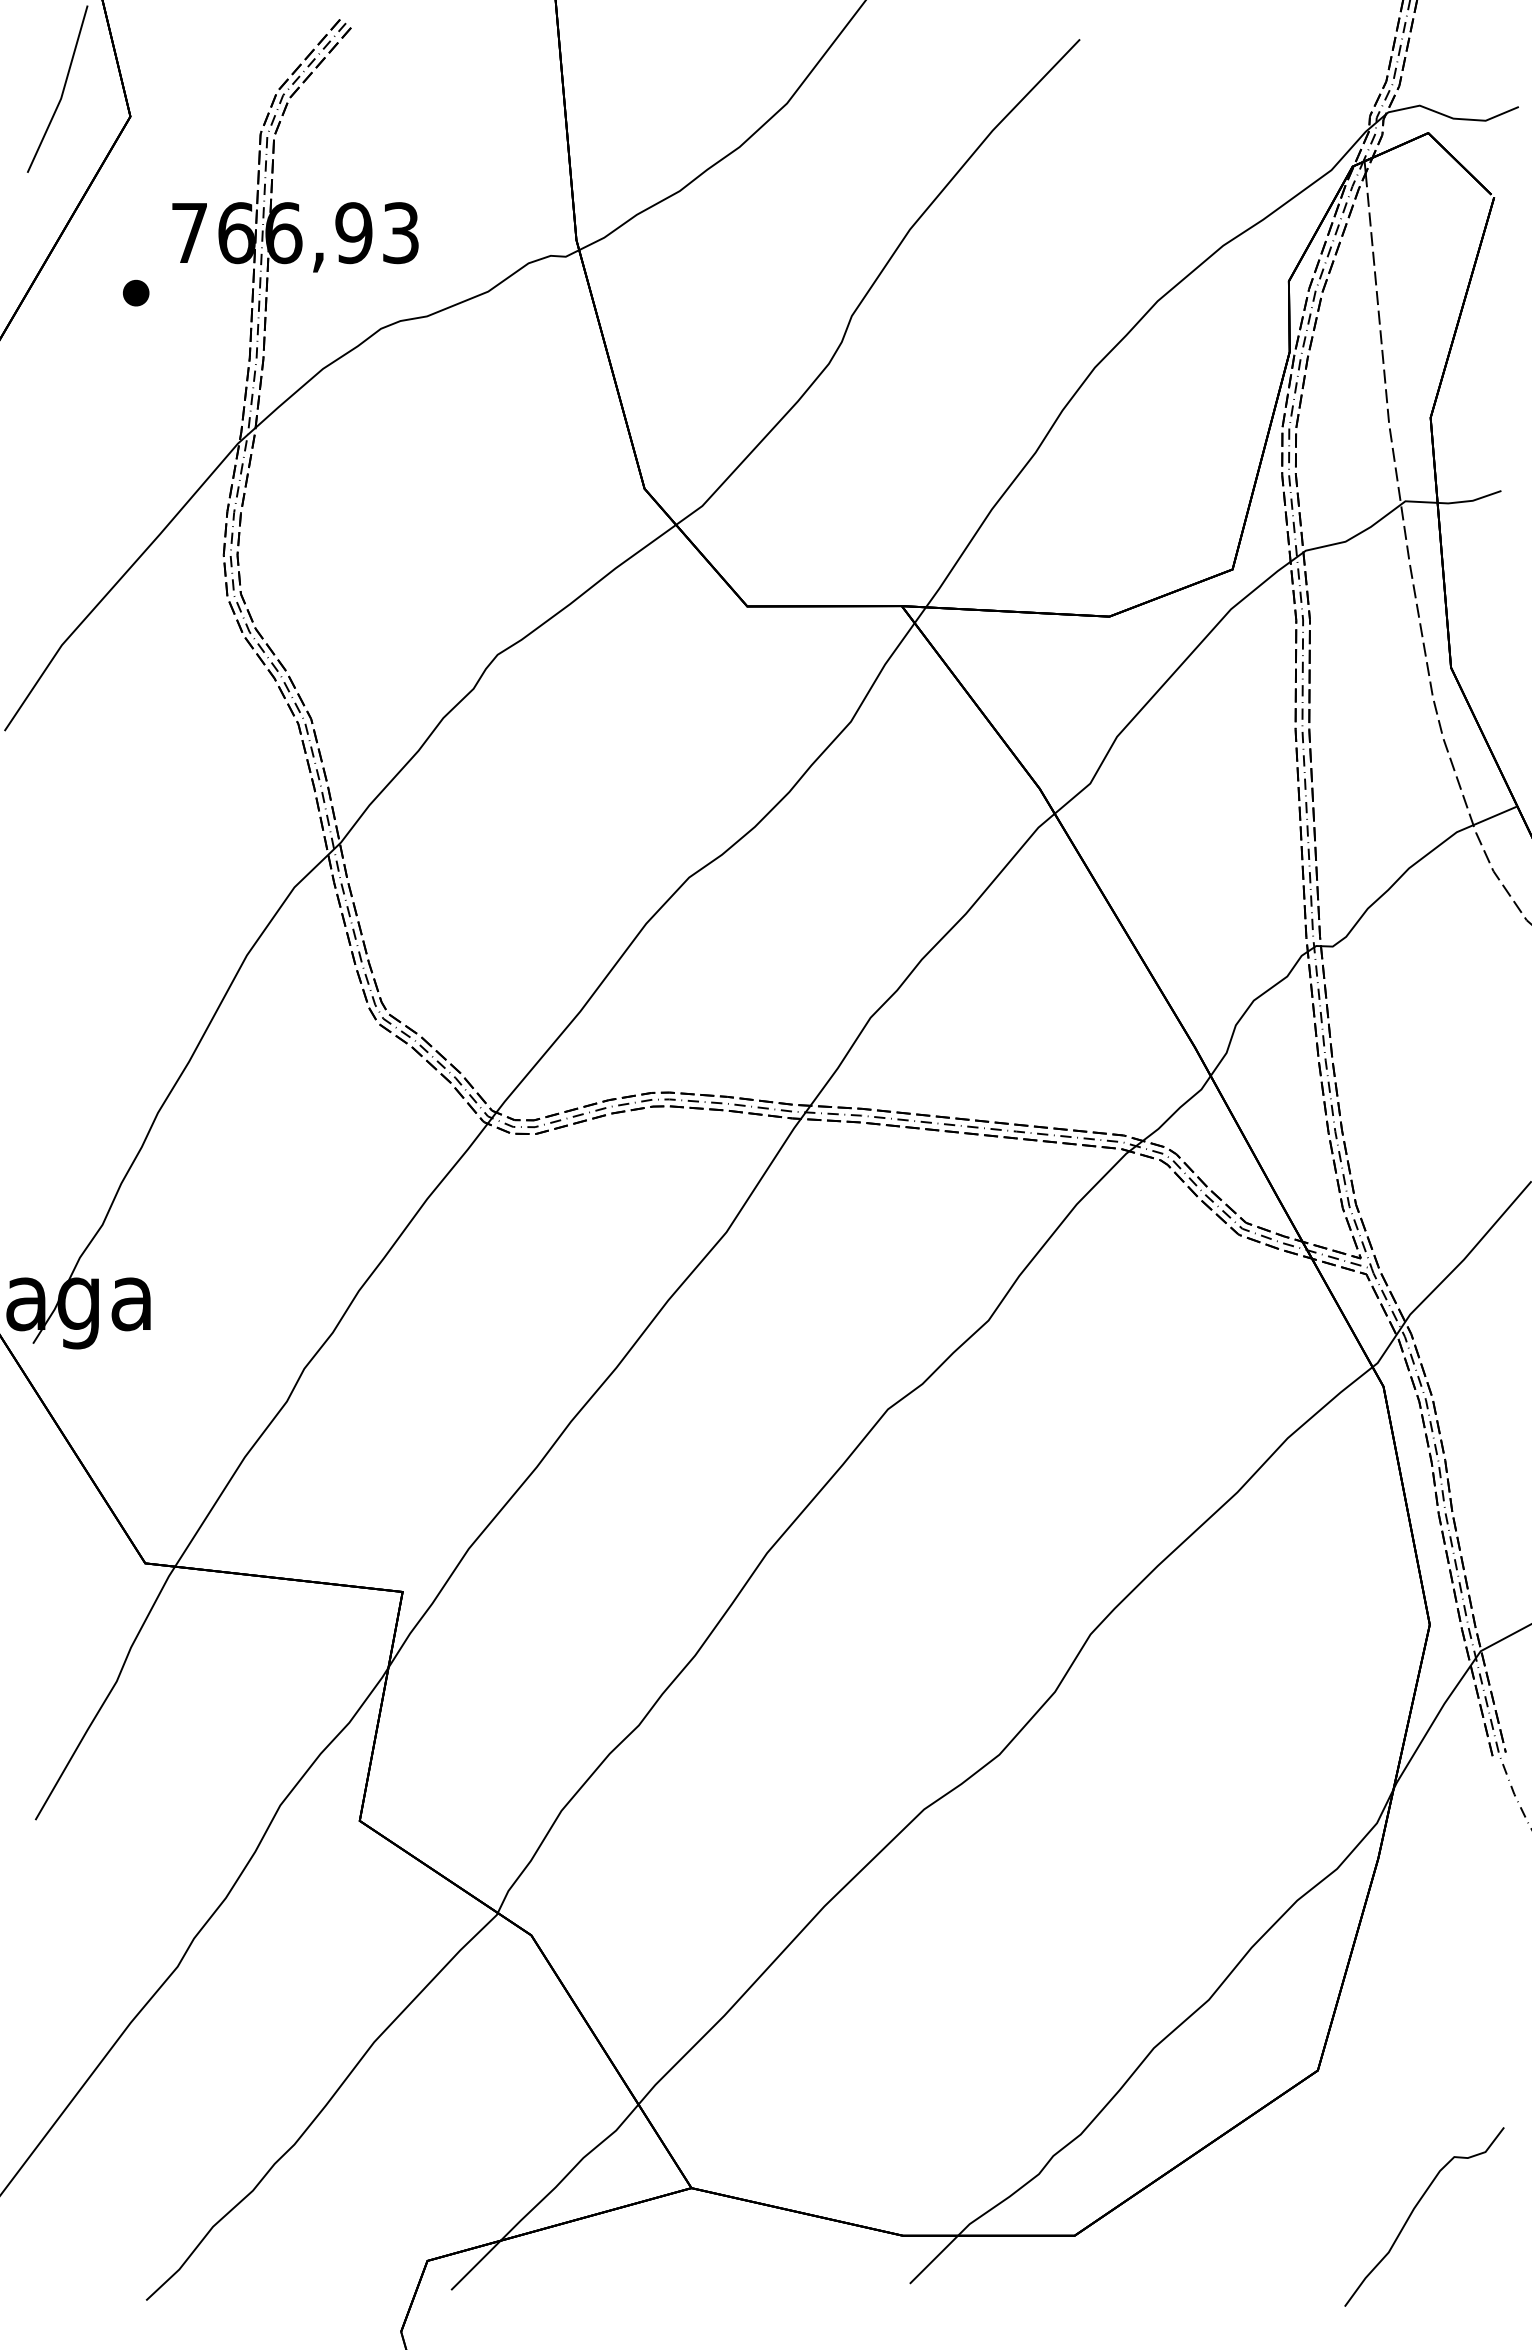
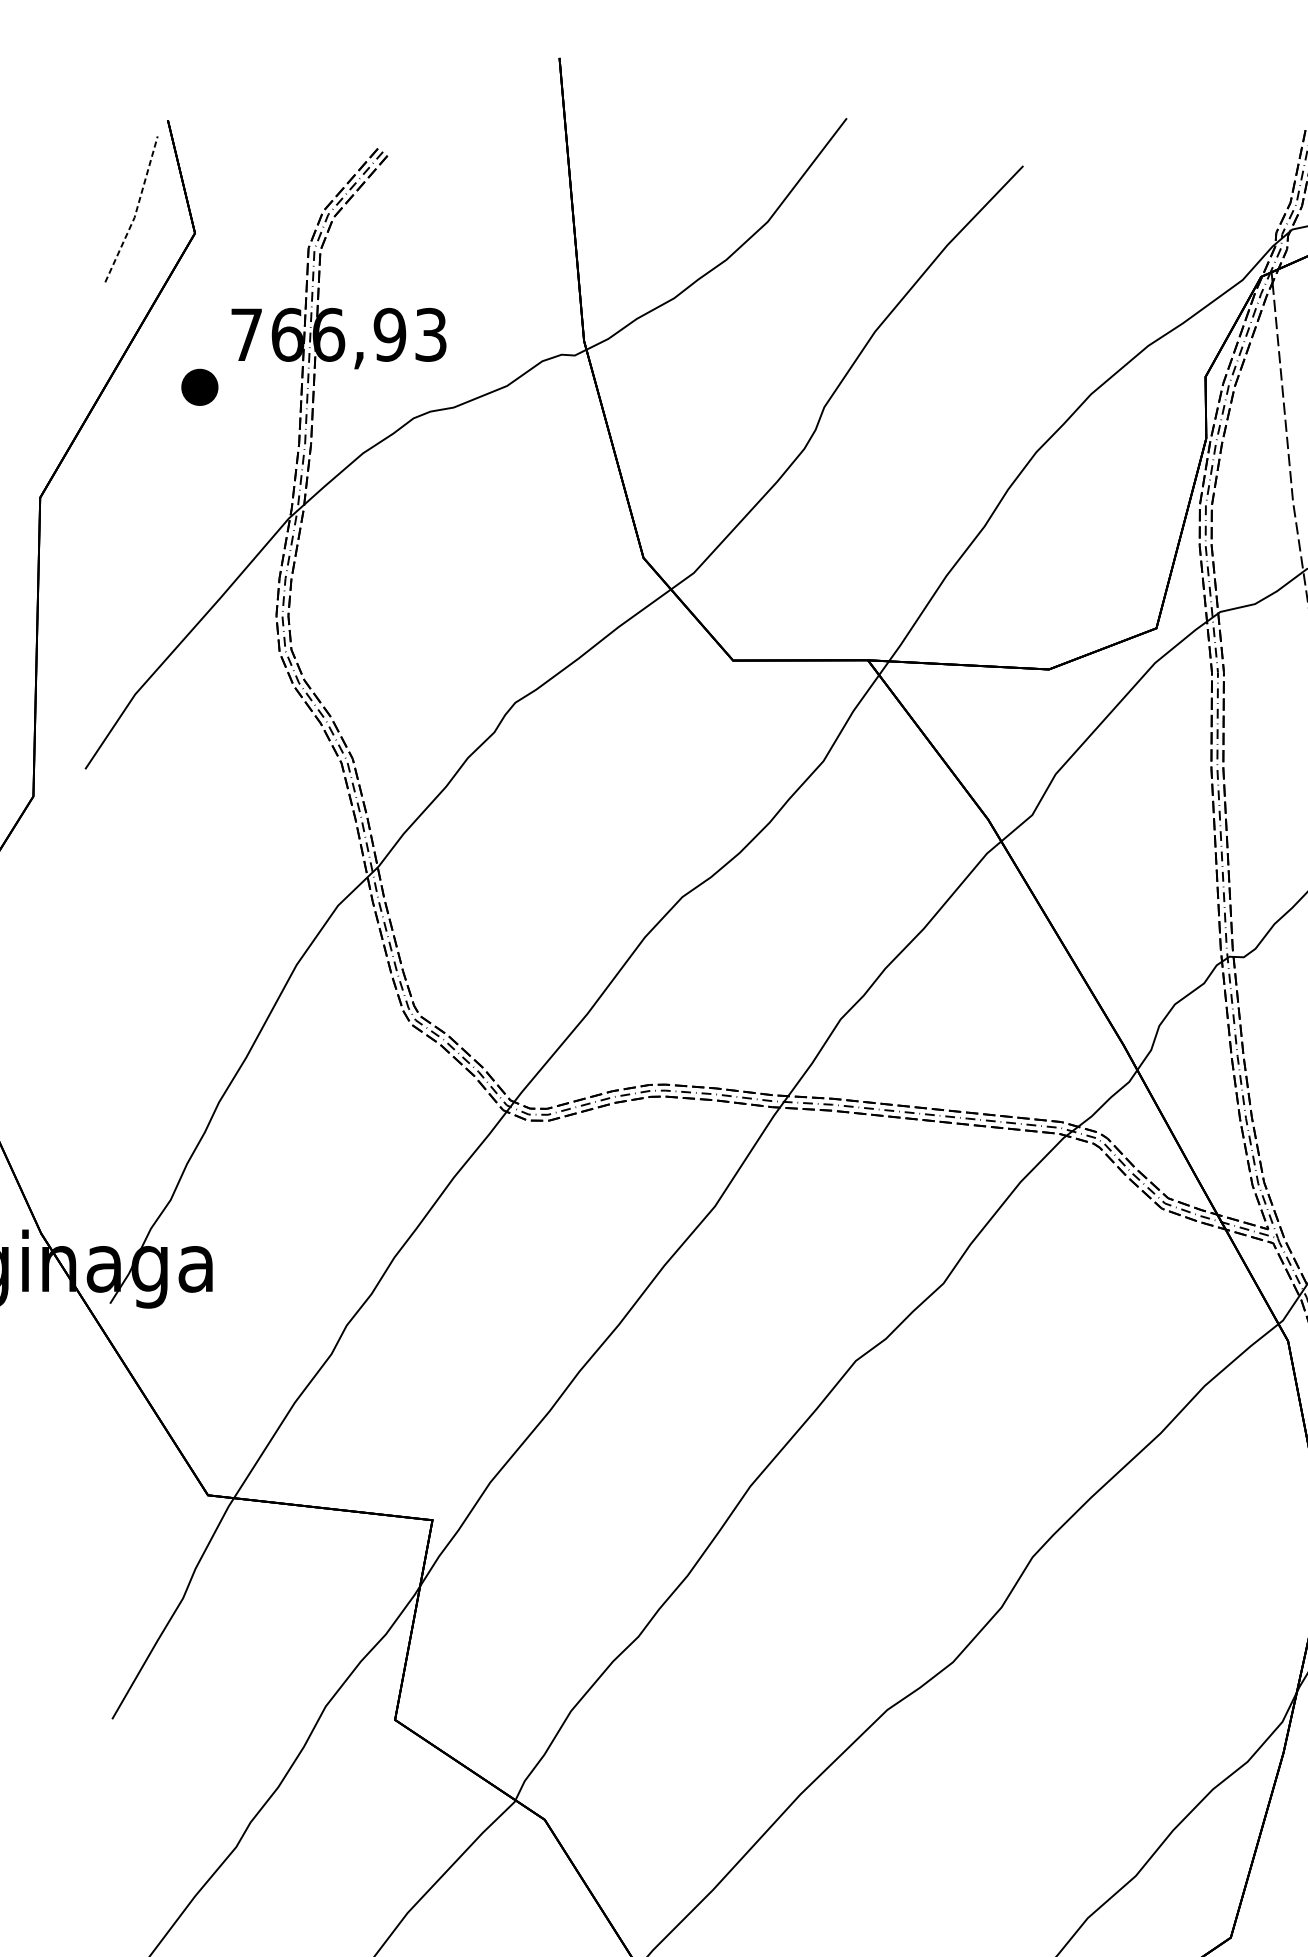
line: (63, 92) -> (136, 212), solid -> dashed
part: (136, 292) -> (200, 386), size x1.6

